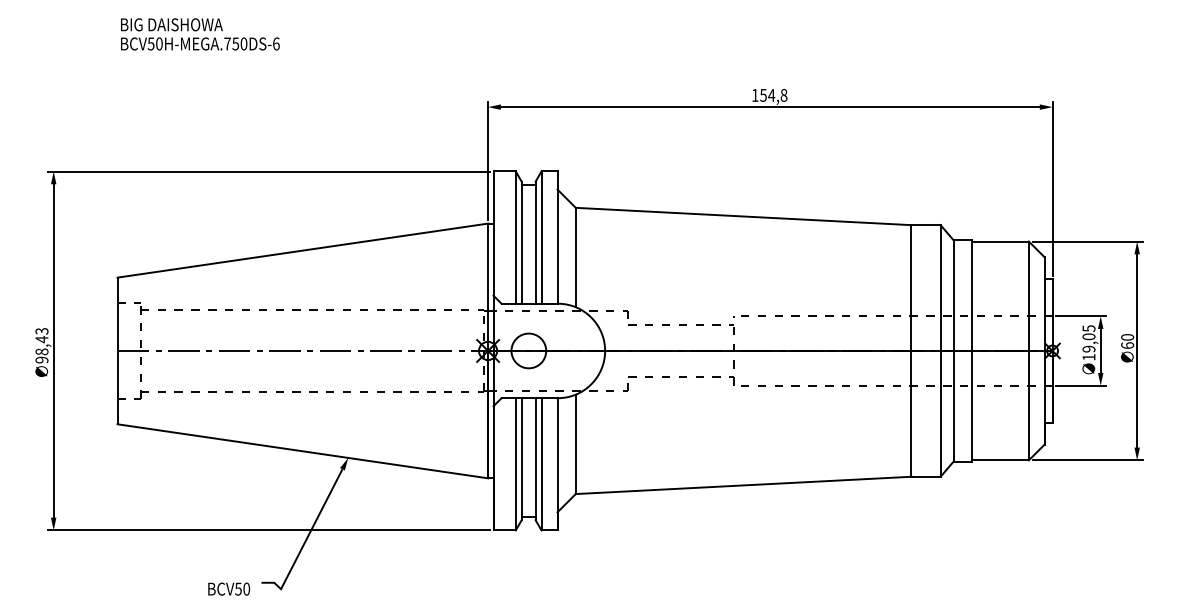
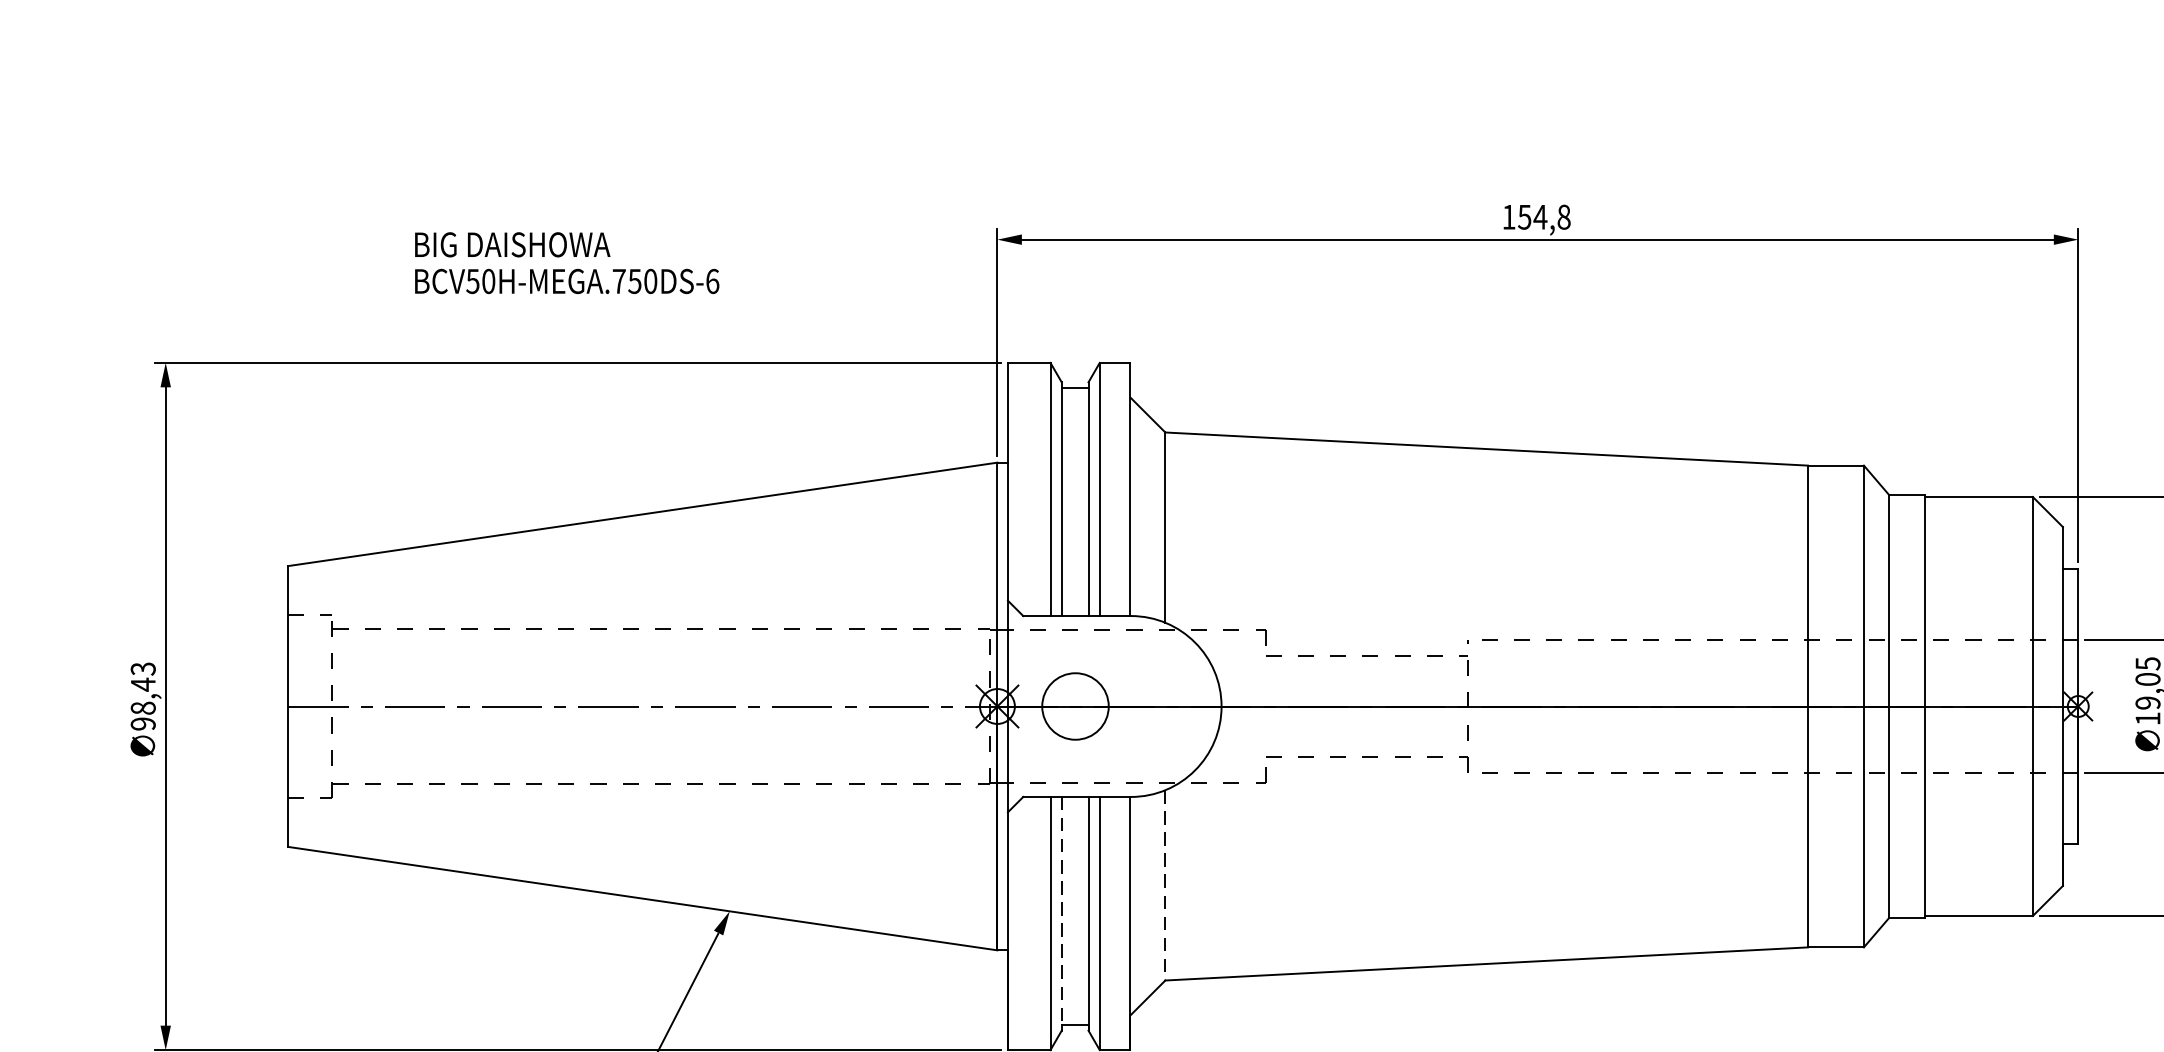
text: (200, 34) -> (567, 263), moved
line: (575, 444) -> (1164, 885), solid -> dashed
line: (521, 459) -> (1061, 914), solid -> dashed

